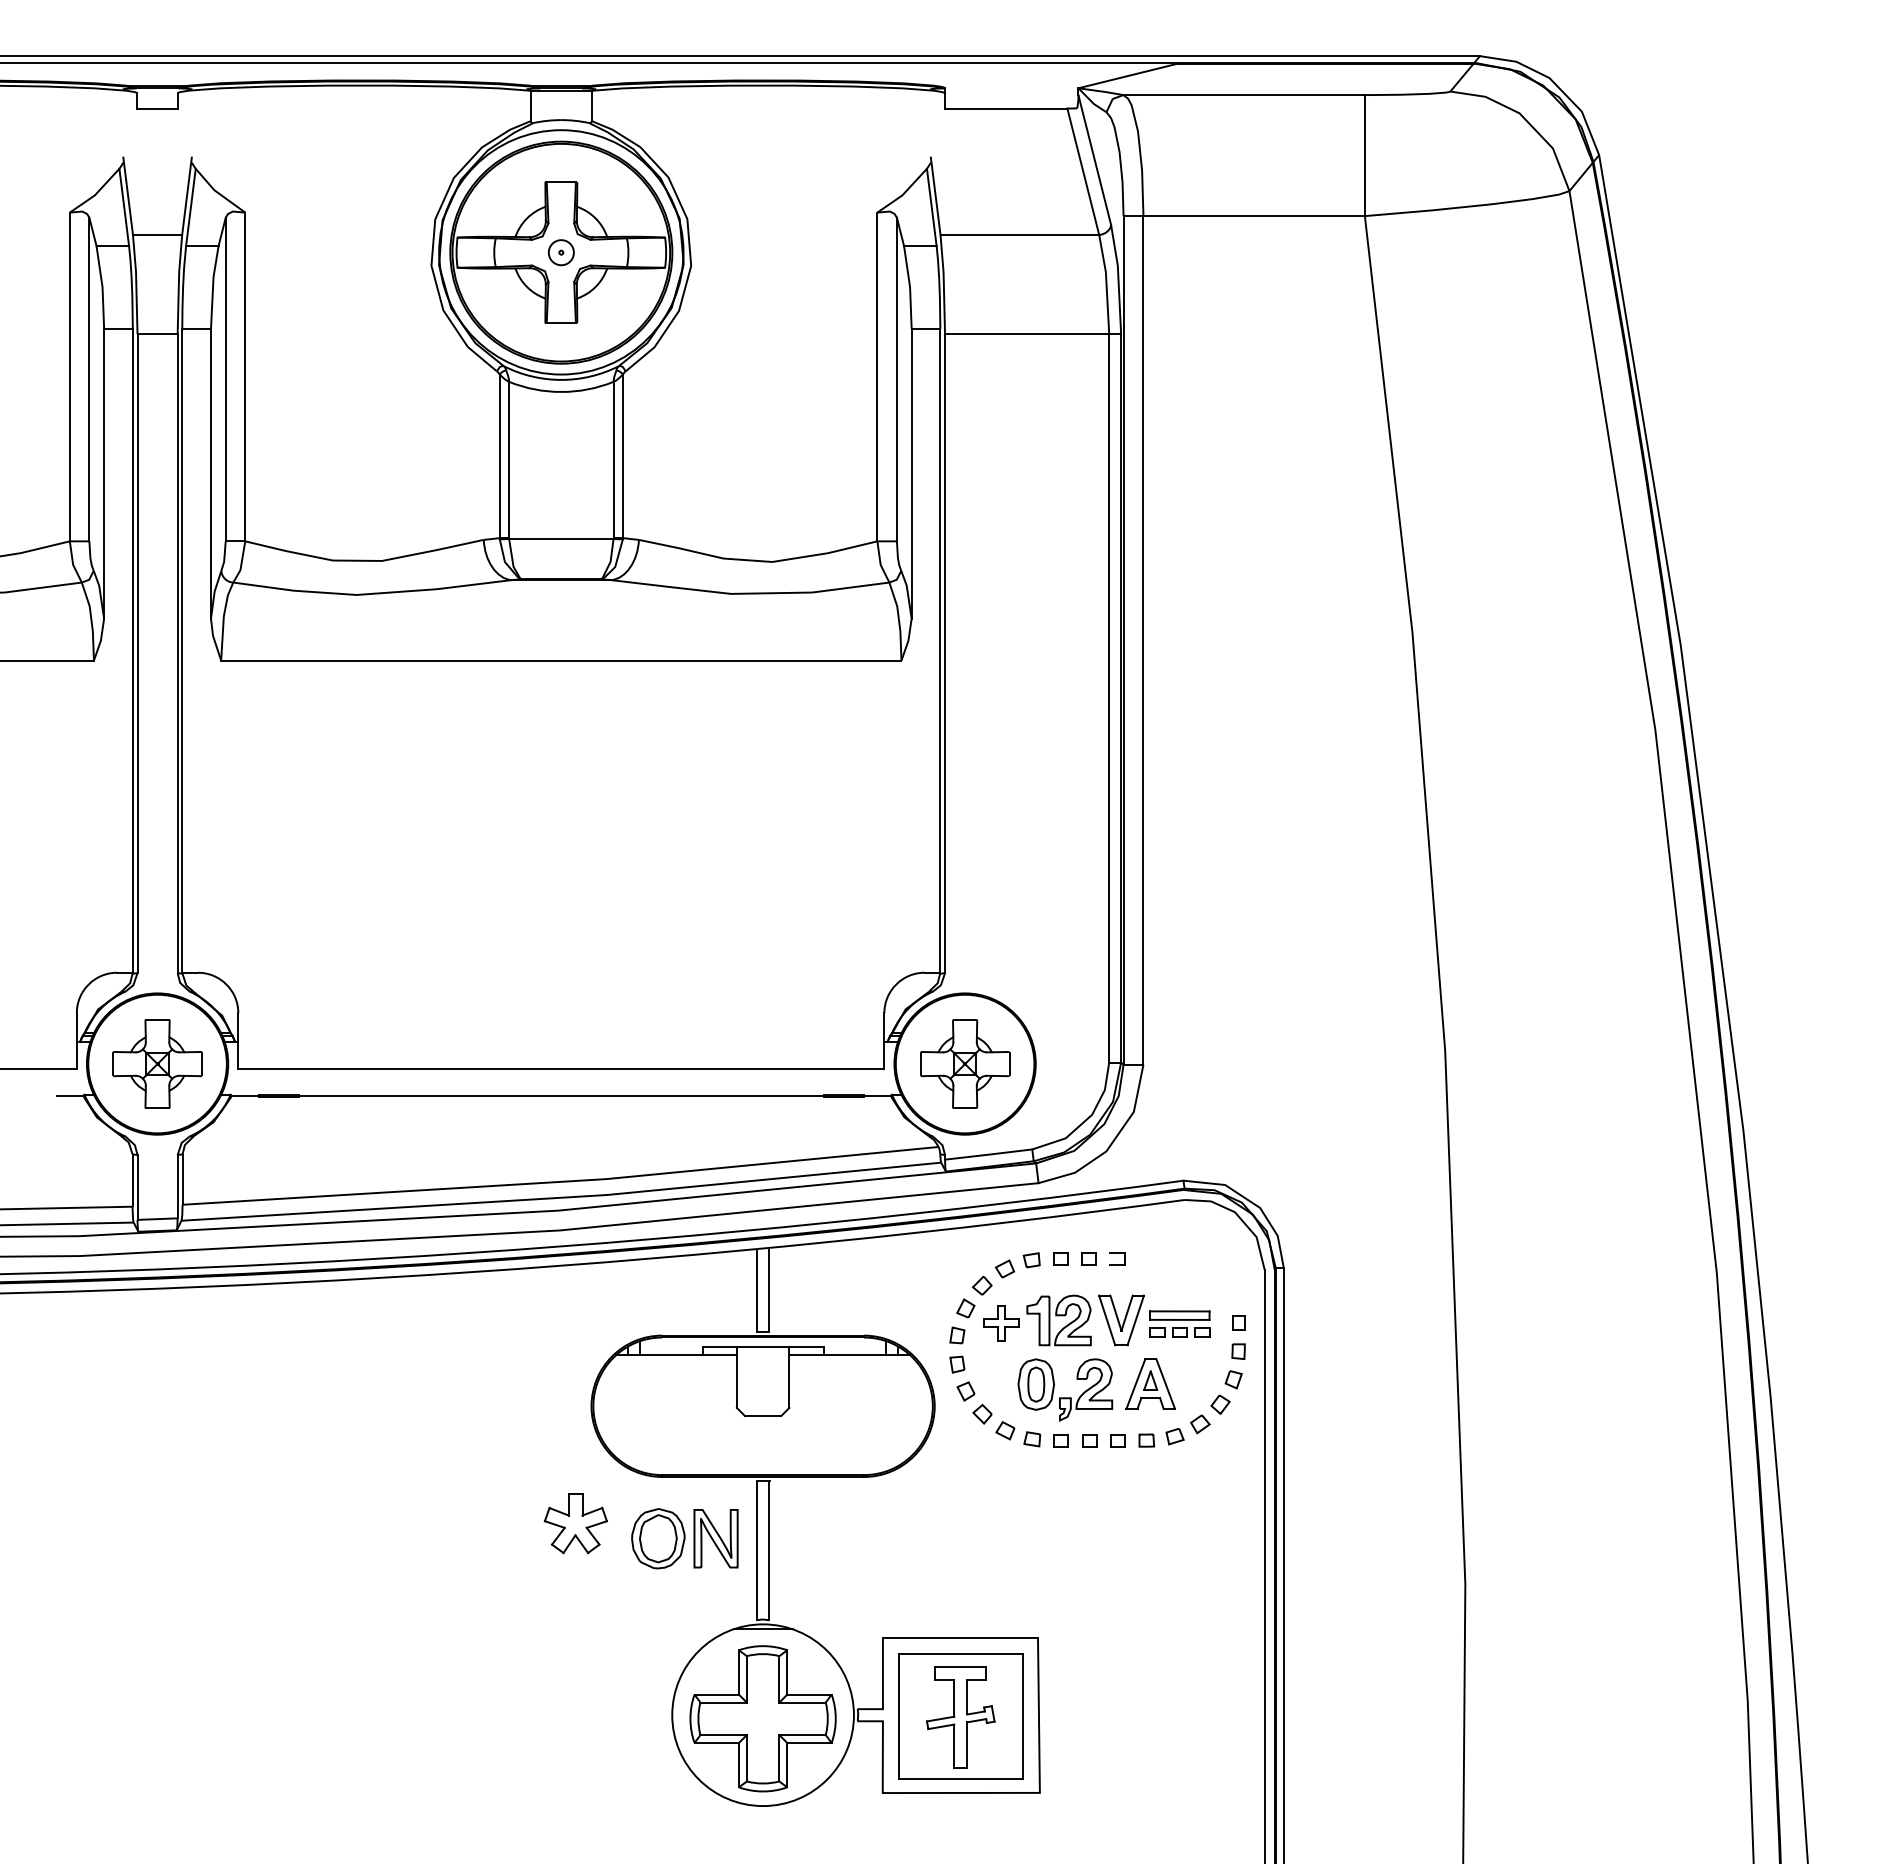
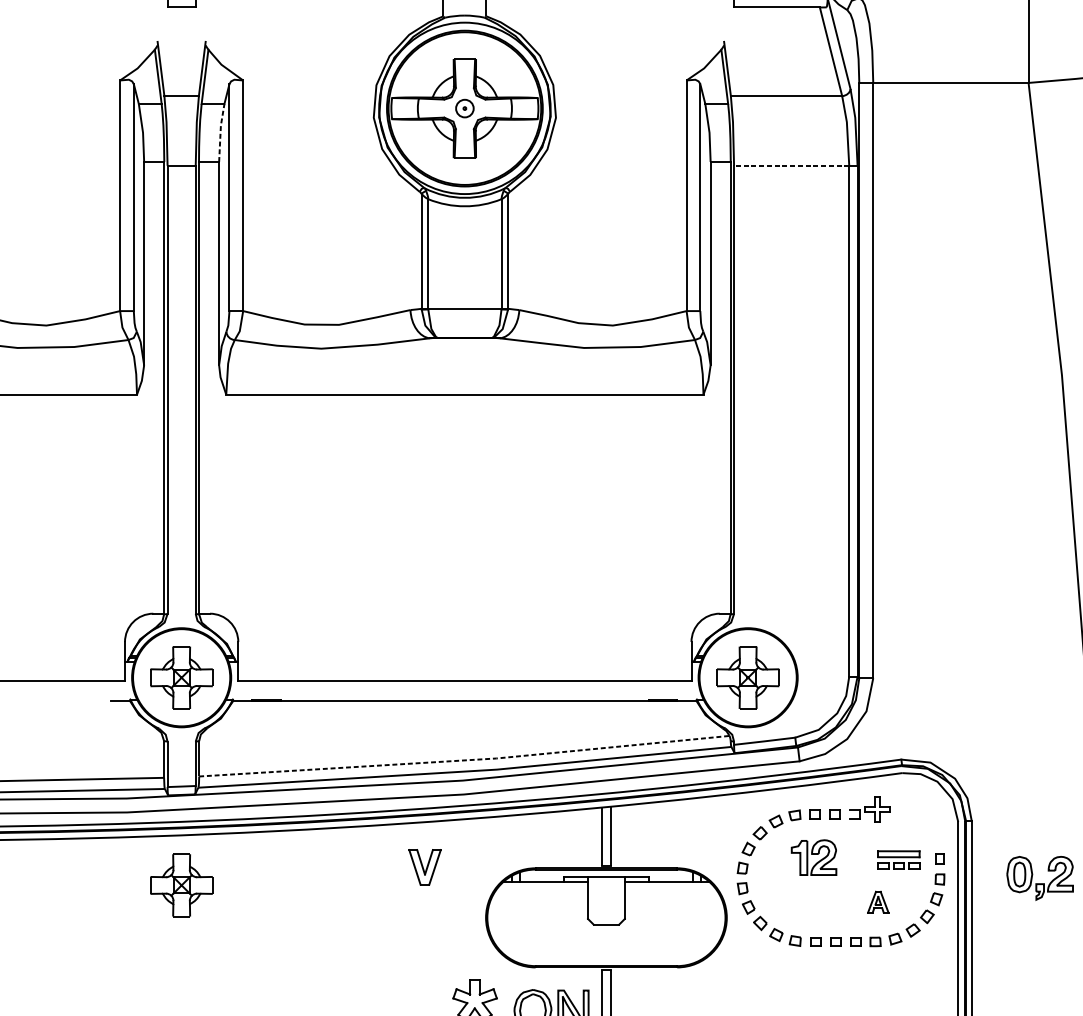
line: (213, 285) -> (220, 131), solid -> dashed
line: (1026, 334) -> (791, 165), solid -> dashed
line: (561, 1181) -> (465, 760), solid -> dashed
part: (1121, 1320) -> (425, 867), moved
part: (1001, 1323) -> (877, 809), moved
part: (157, 1359) -> (181, 885), added
part: (1150, 1383) -> (878, 901), size x0.6
part: (1065, 1397) -> (1040, 883), moved

